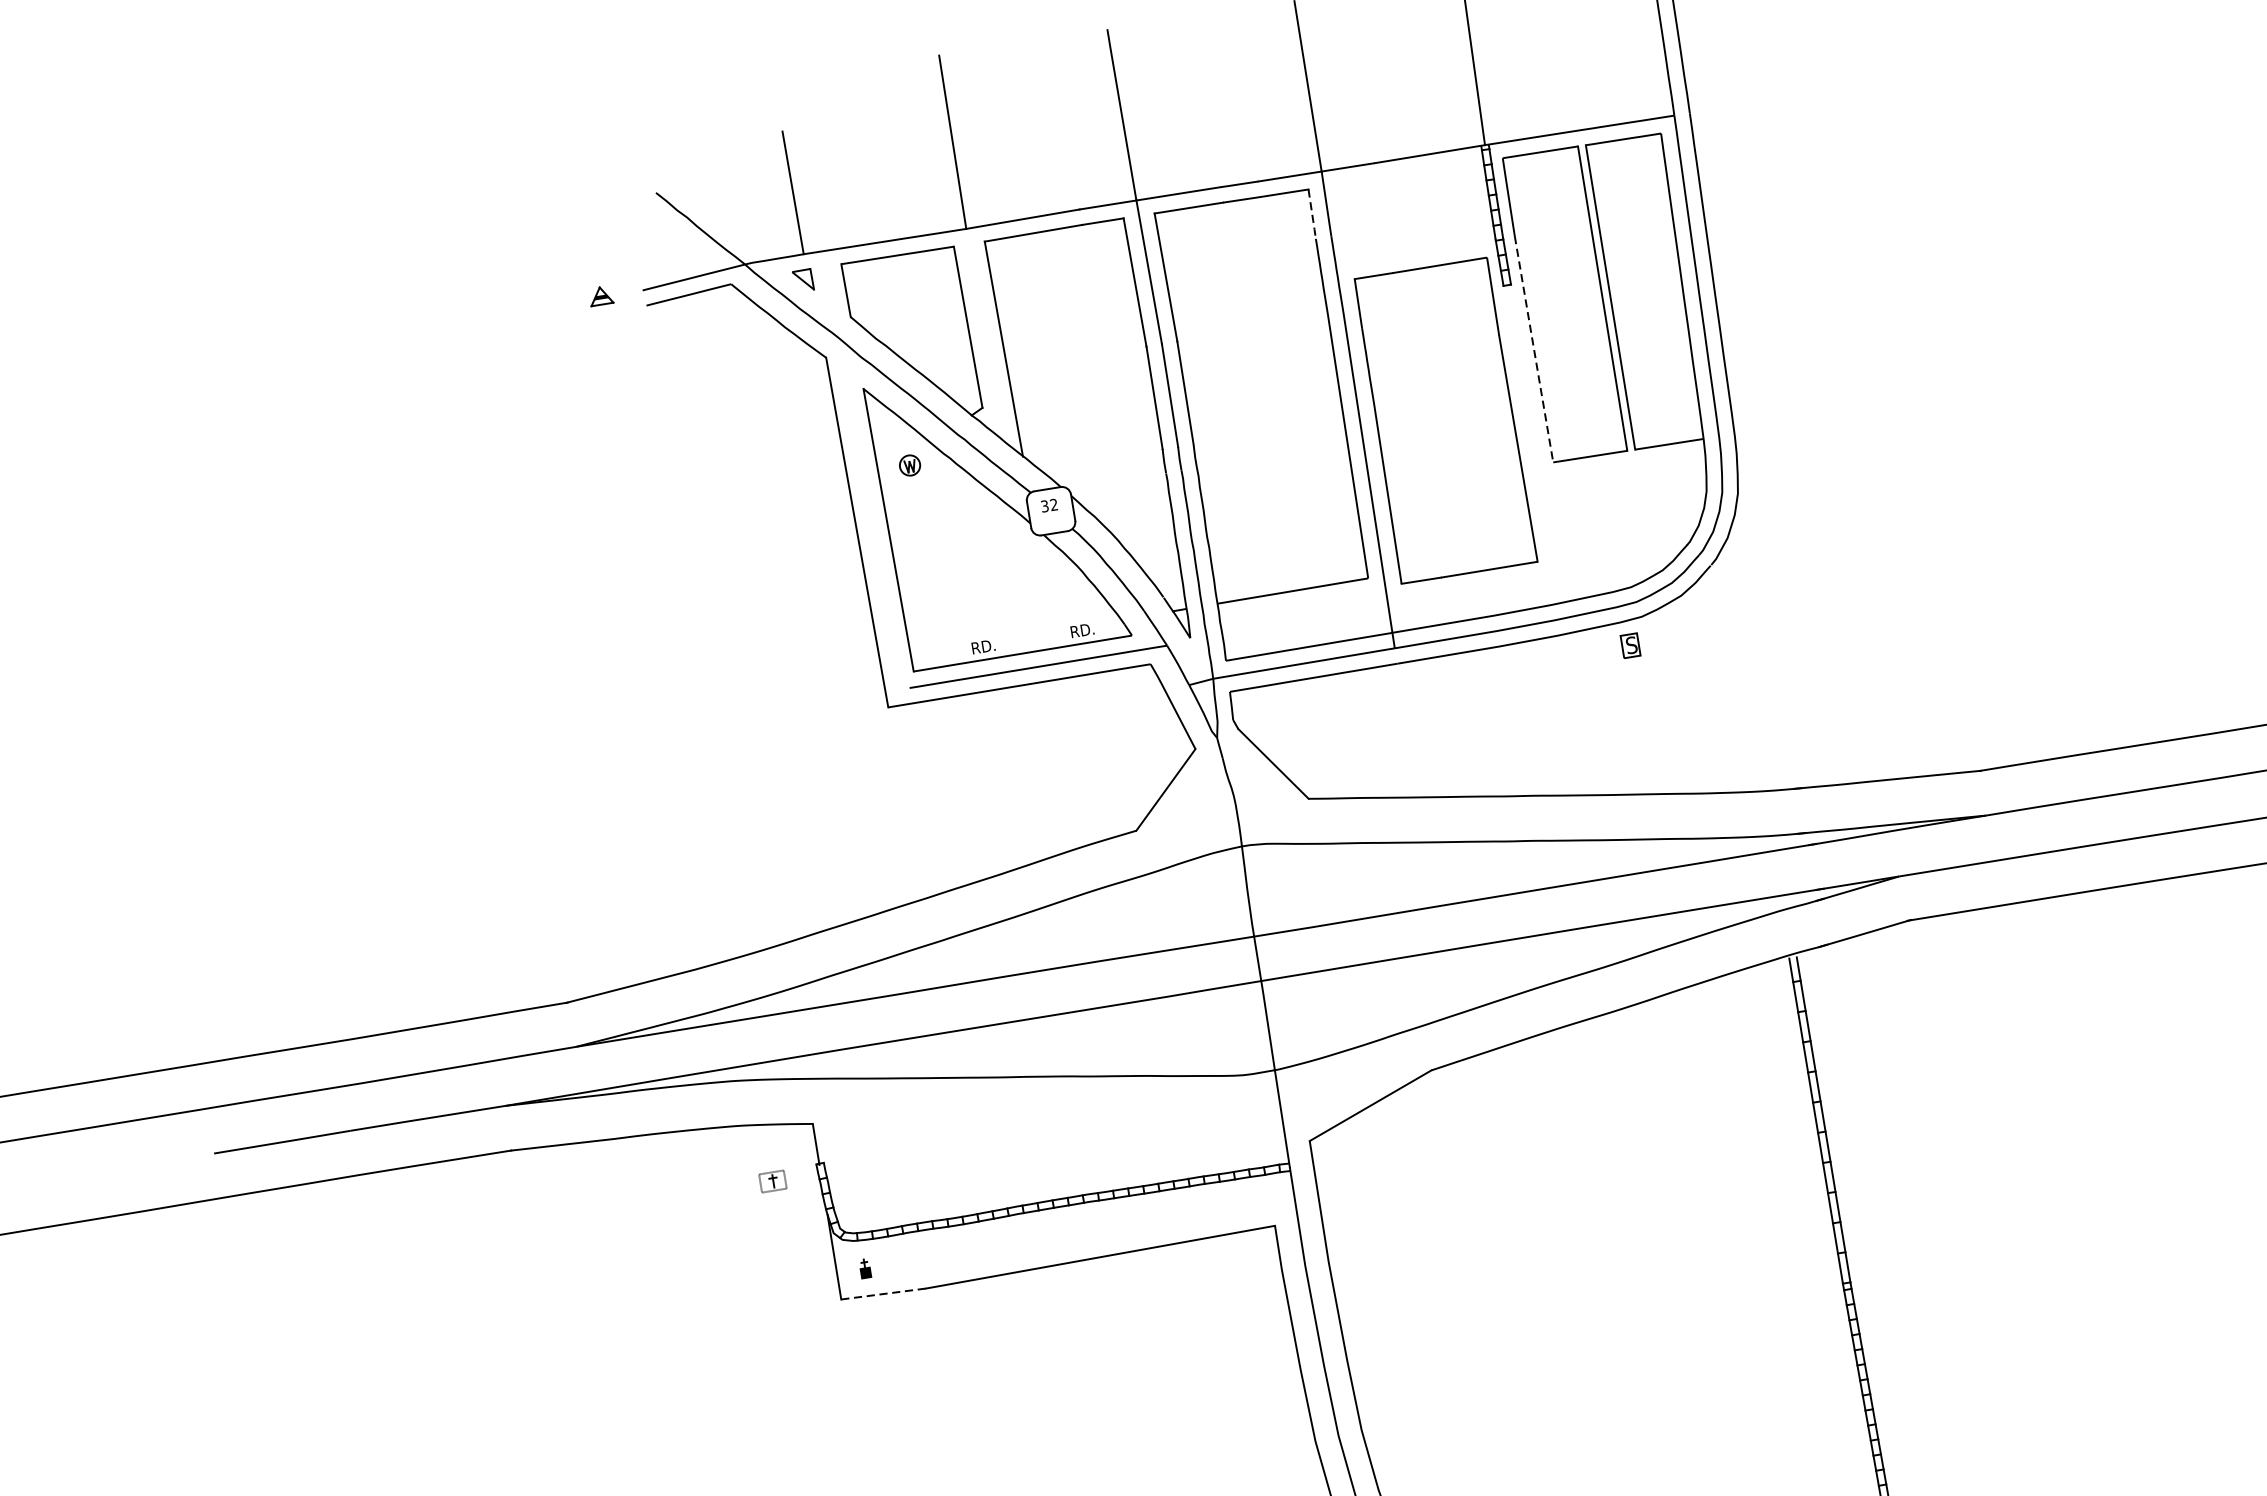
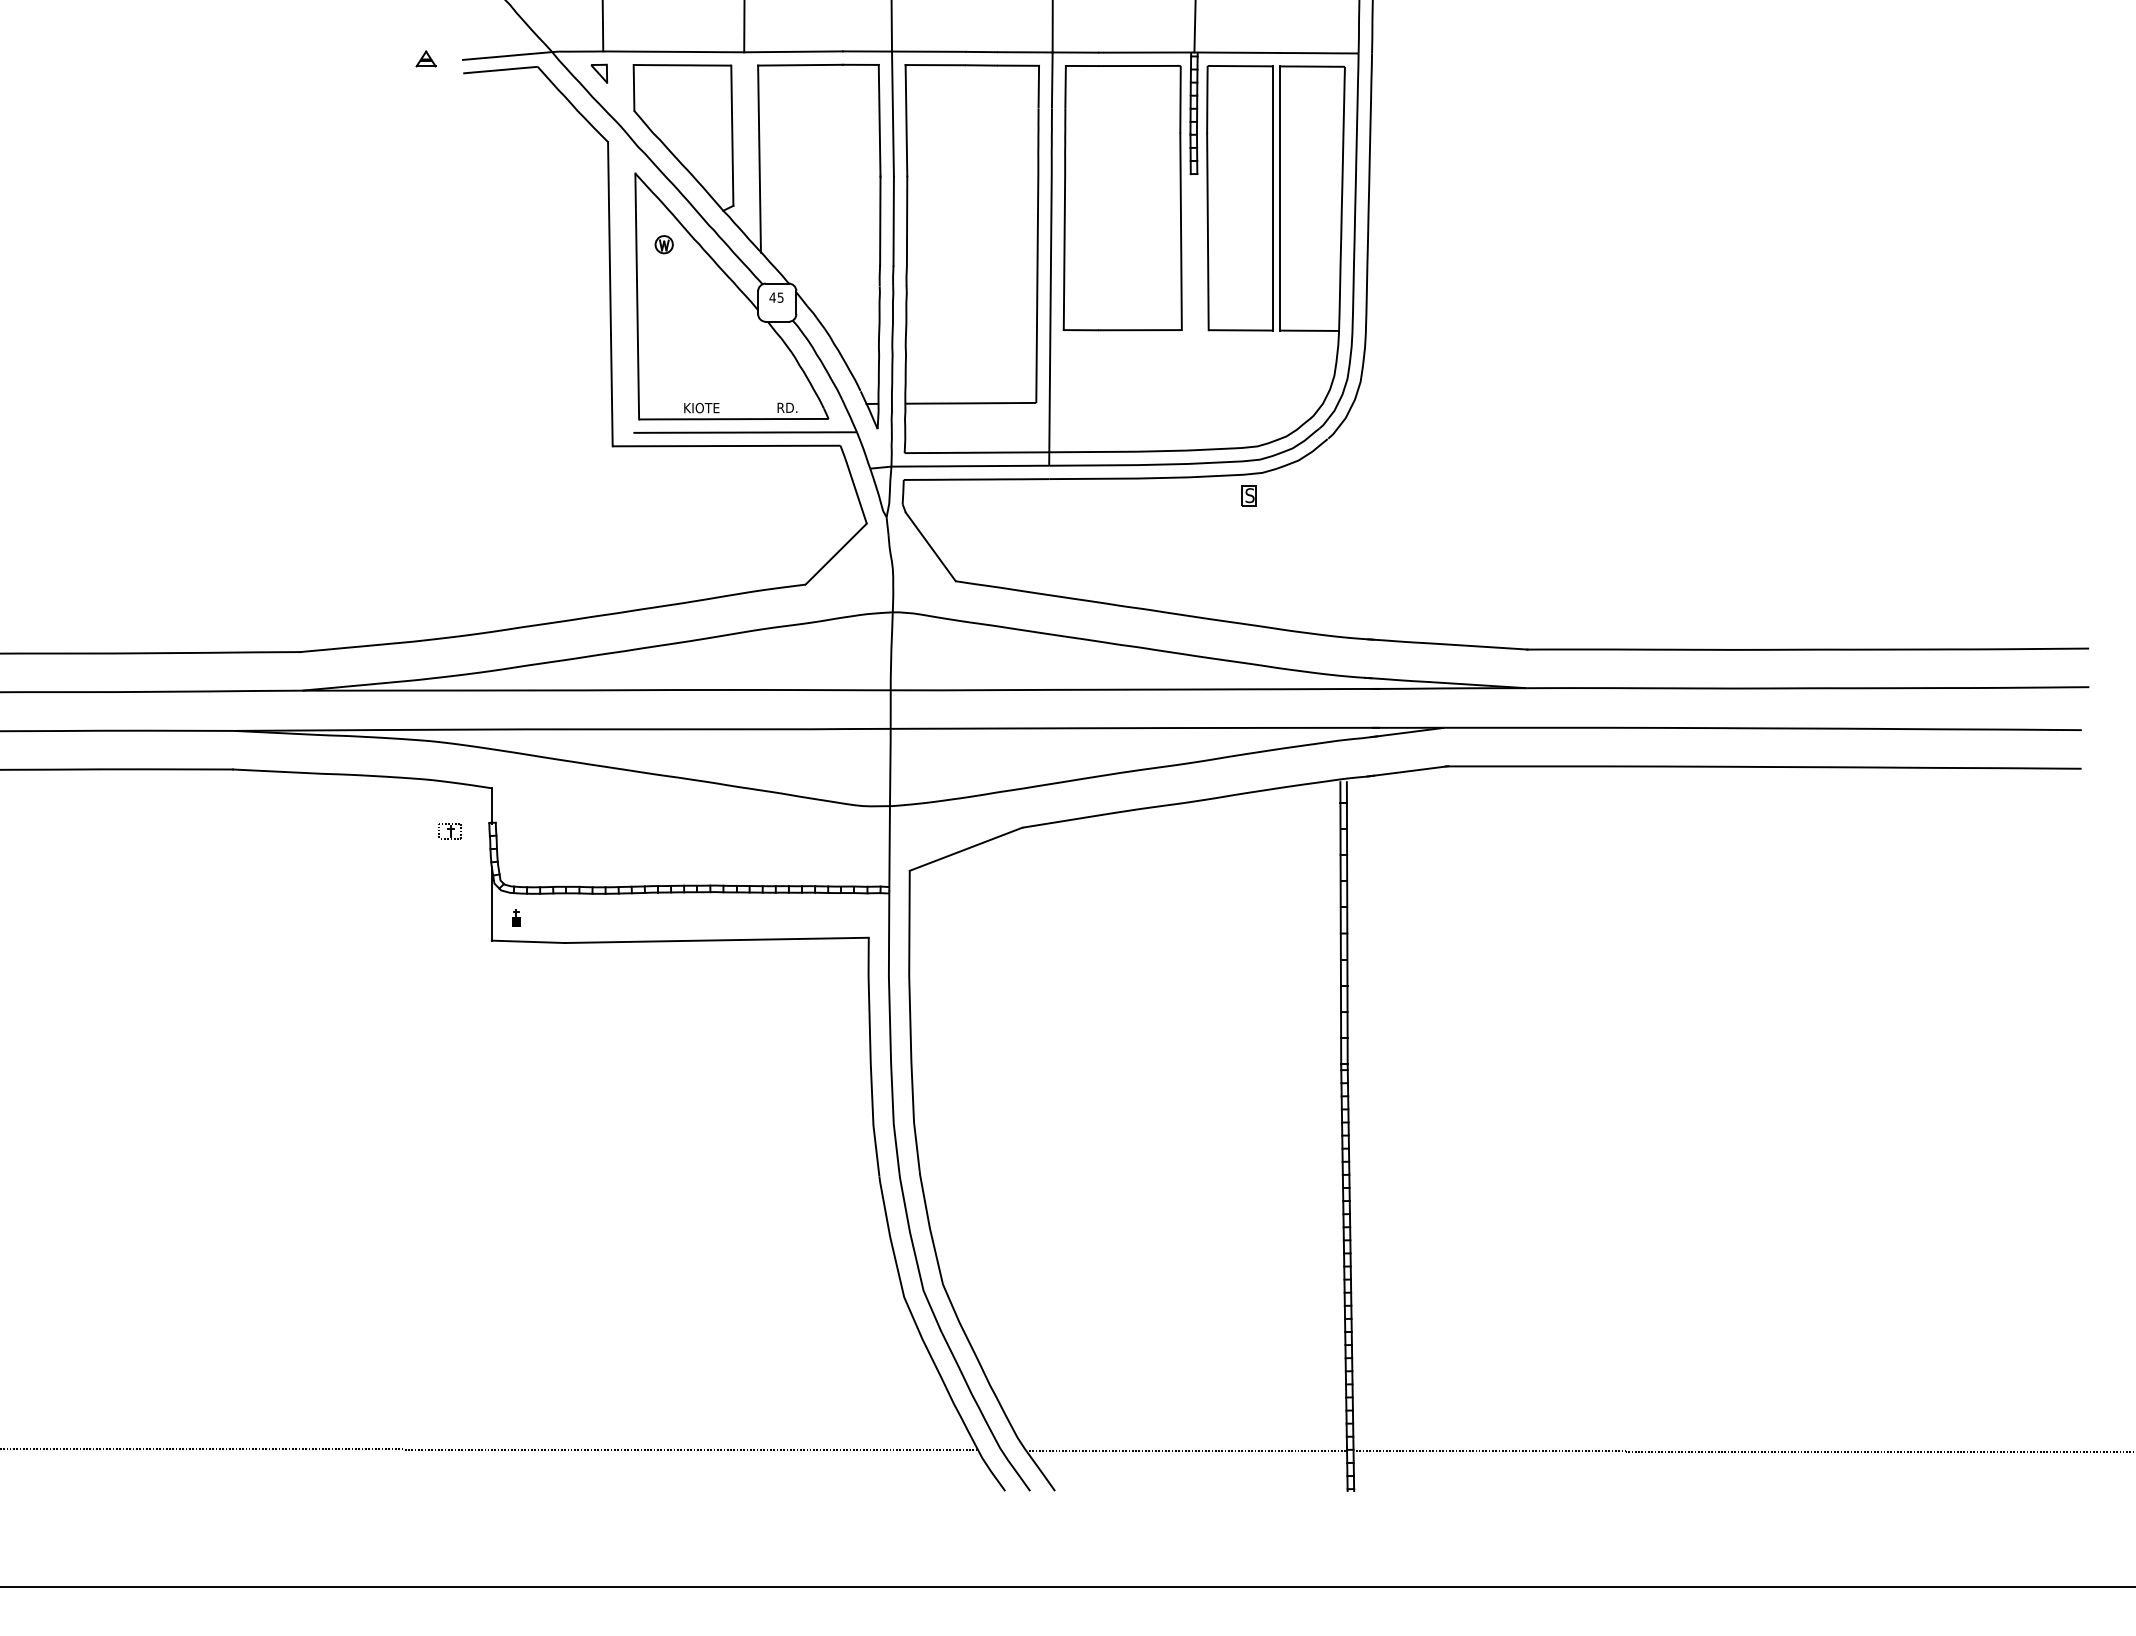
line: (1311, 214) -> (1038, 87), dashed -> solid
line: (1533, 350) -> (1207, 232), dashed -> solid
part: (1444, 421) -> (1122, 198), moved
text: (1049, 505) -> (776, 297), 32 -> 45
text: (983, 646) -> (701, 407), RD. -> KIOTE
line: (883, 1293) -> (528, 941), dashed -> solid

